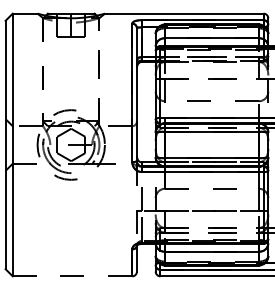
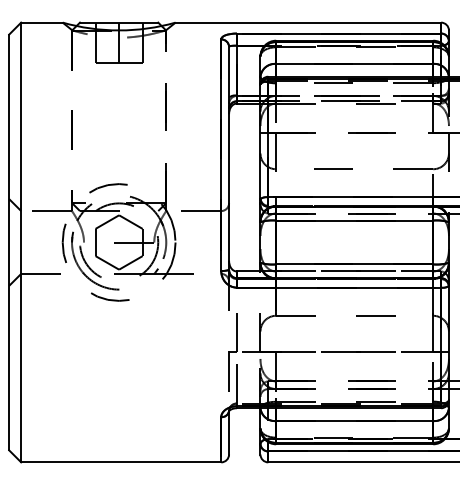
line: (72, 276) -> (121, 462), dashed -> solid

